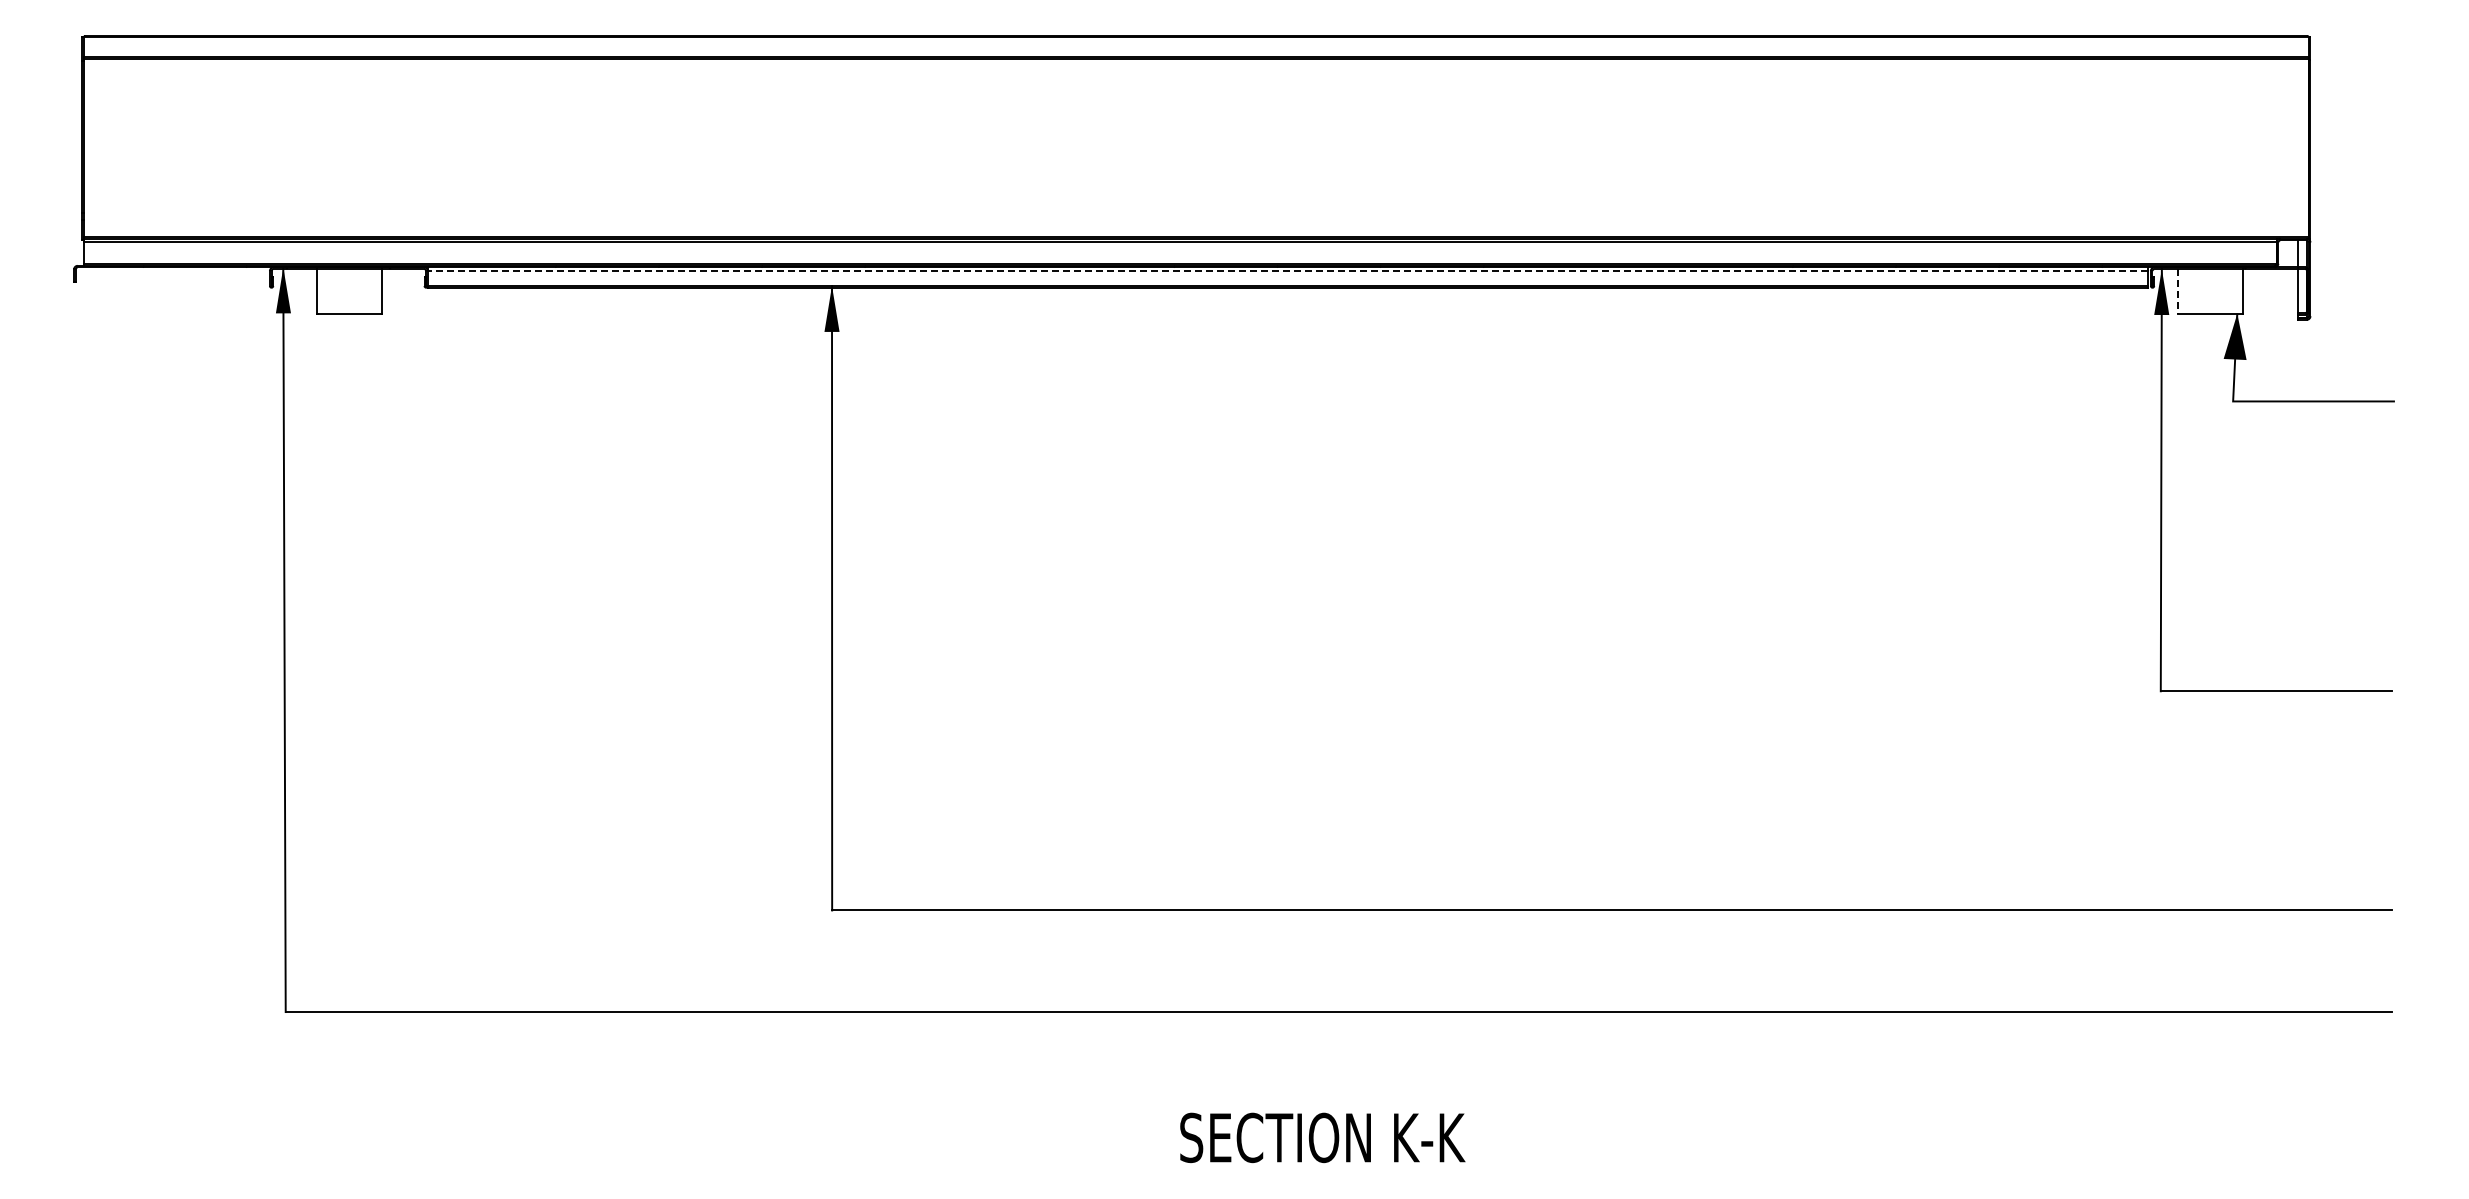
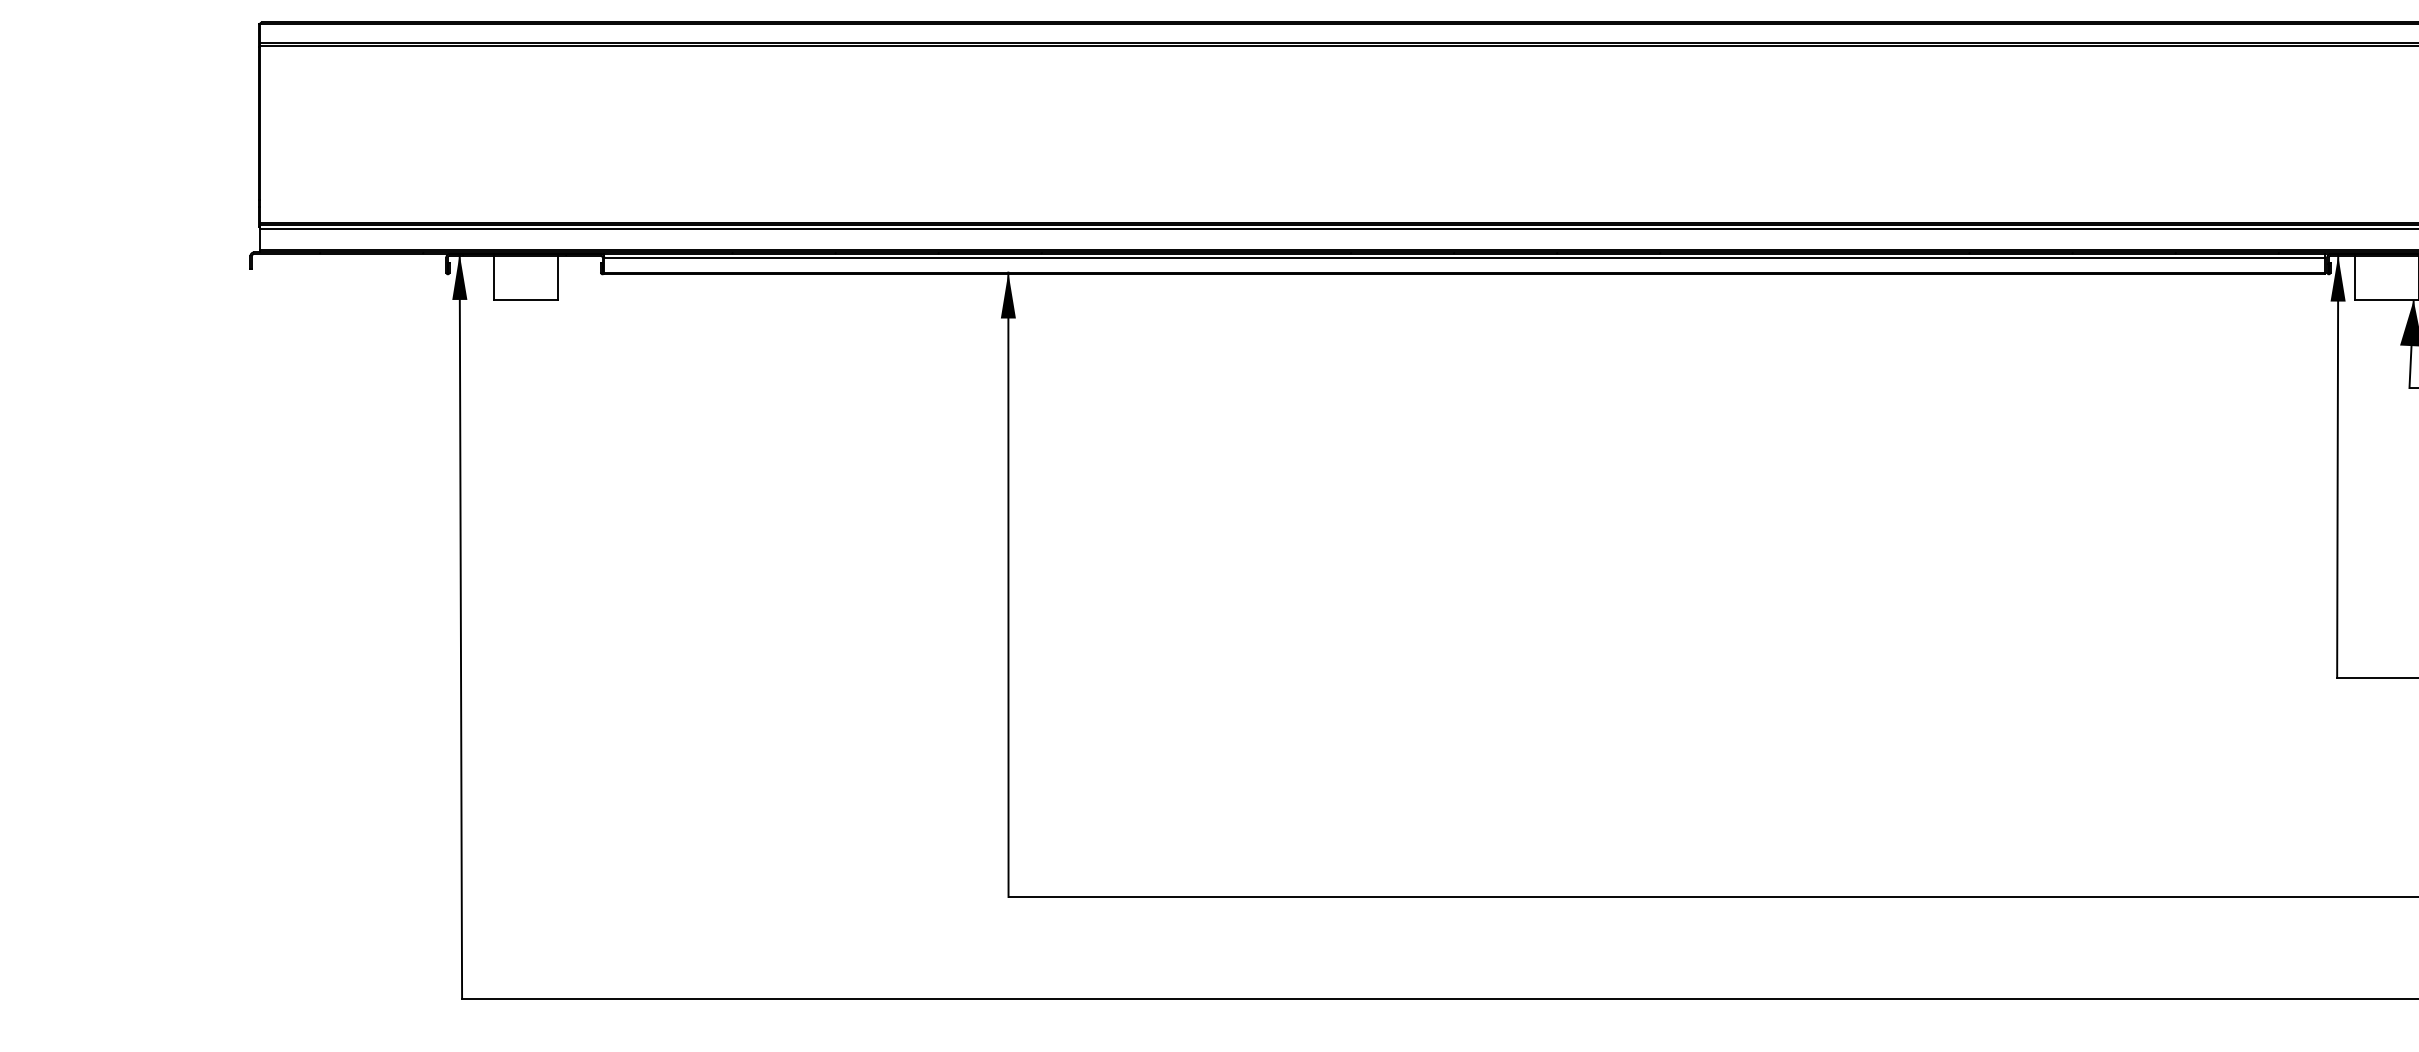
line: (1287, 271) -> (1463, 258), dashed -> solid
line: (2178, 291) -> (2354, 278), dashed -> solid

